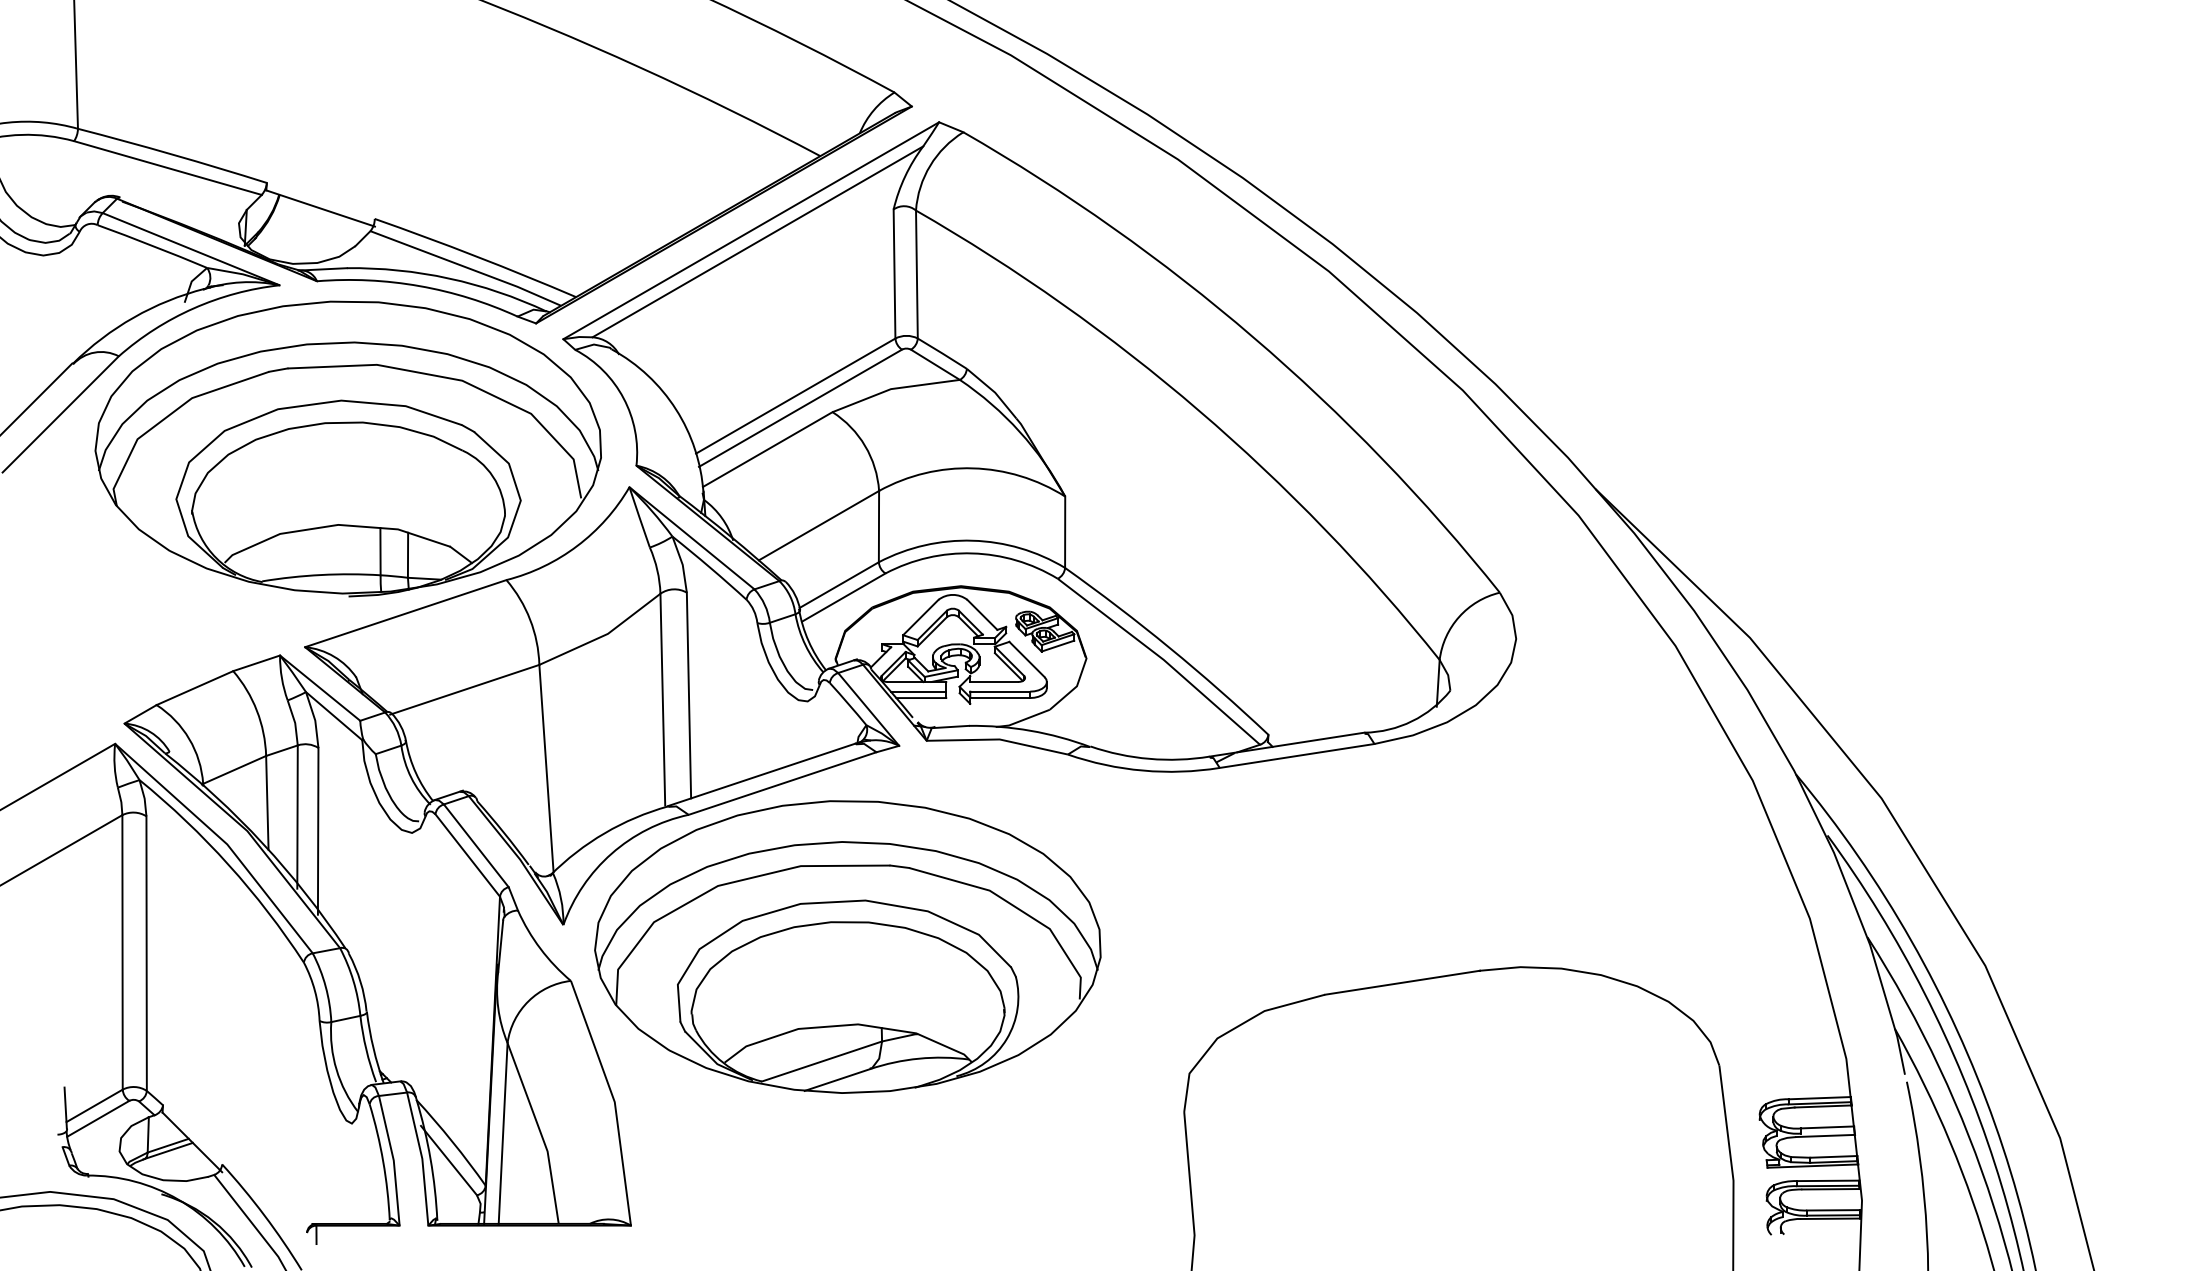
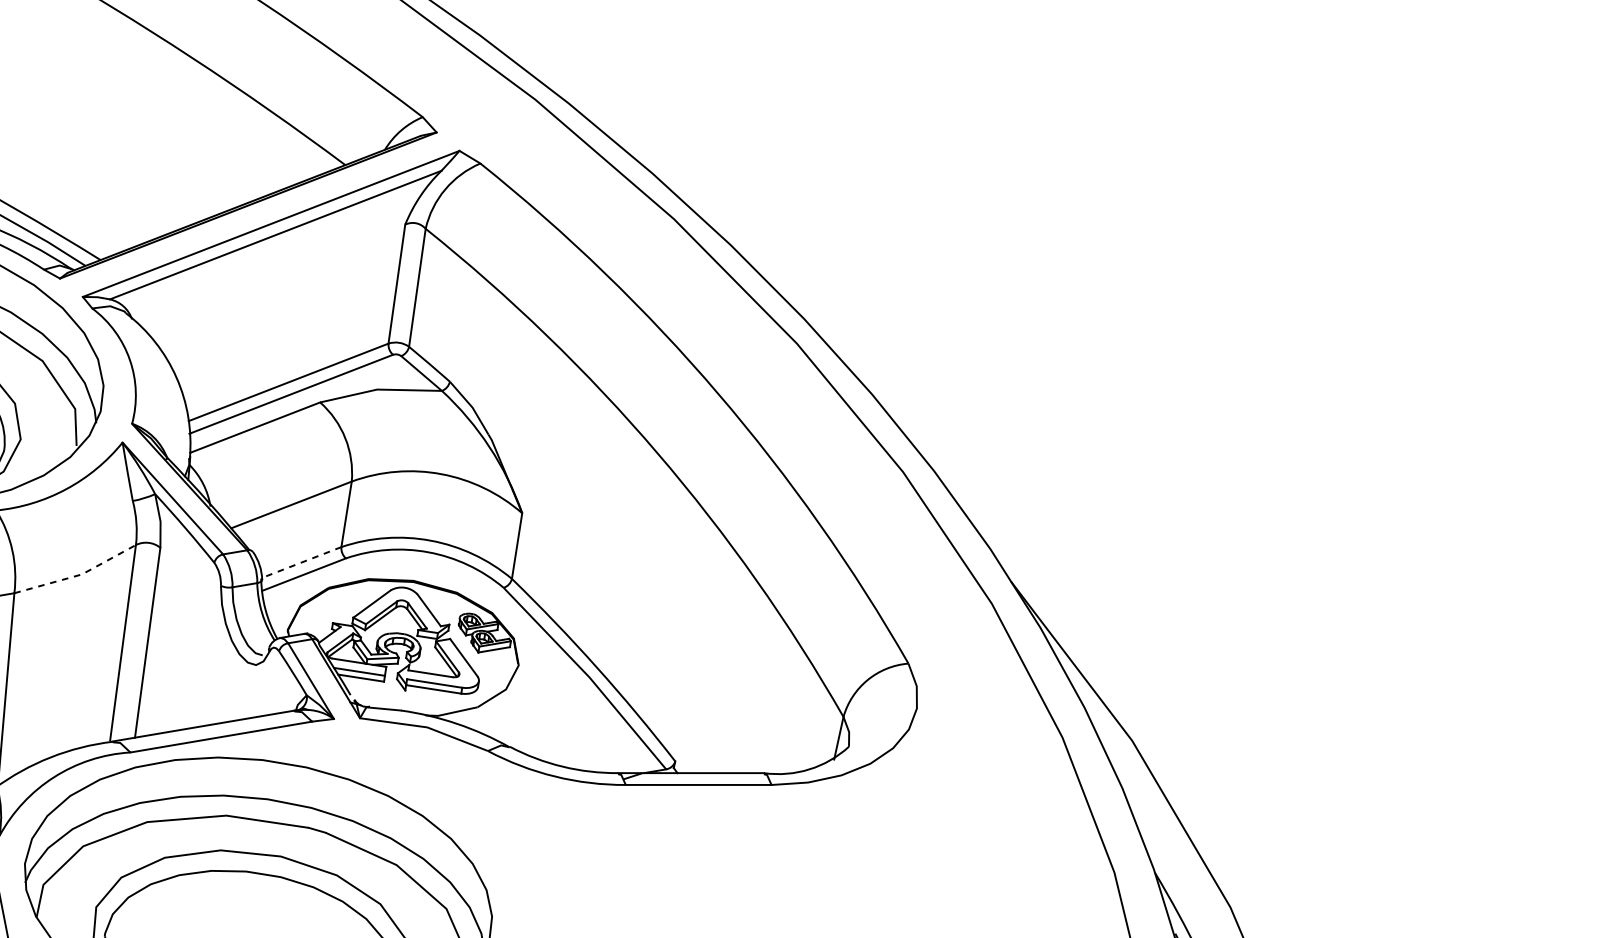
line: (839, 585) -> (301, 562), solid -> dashed
line: (604, 635) -> (78, 575), solid -> dashed

